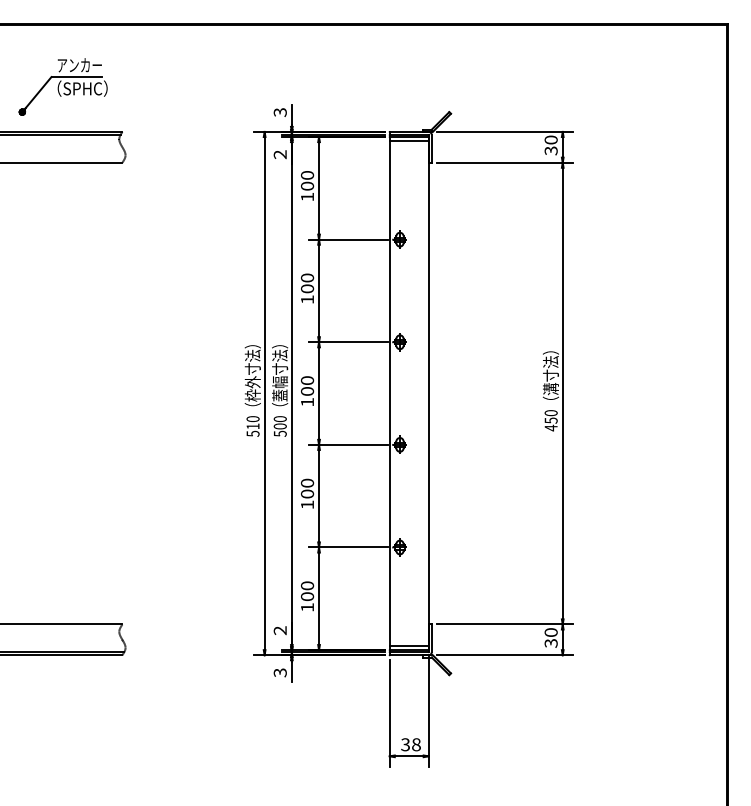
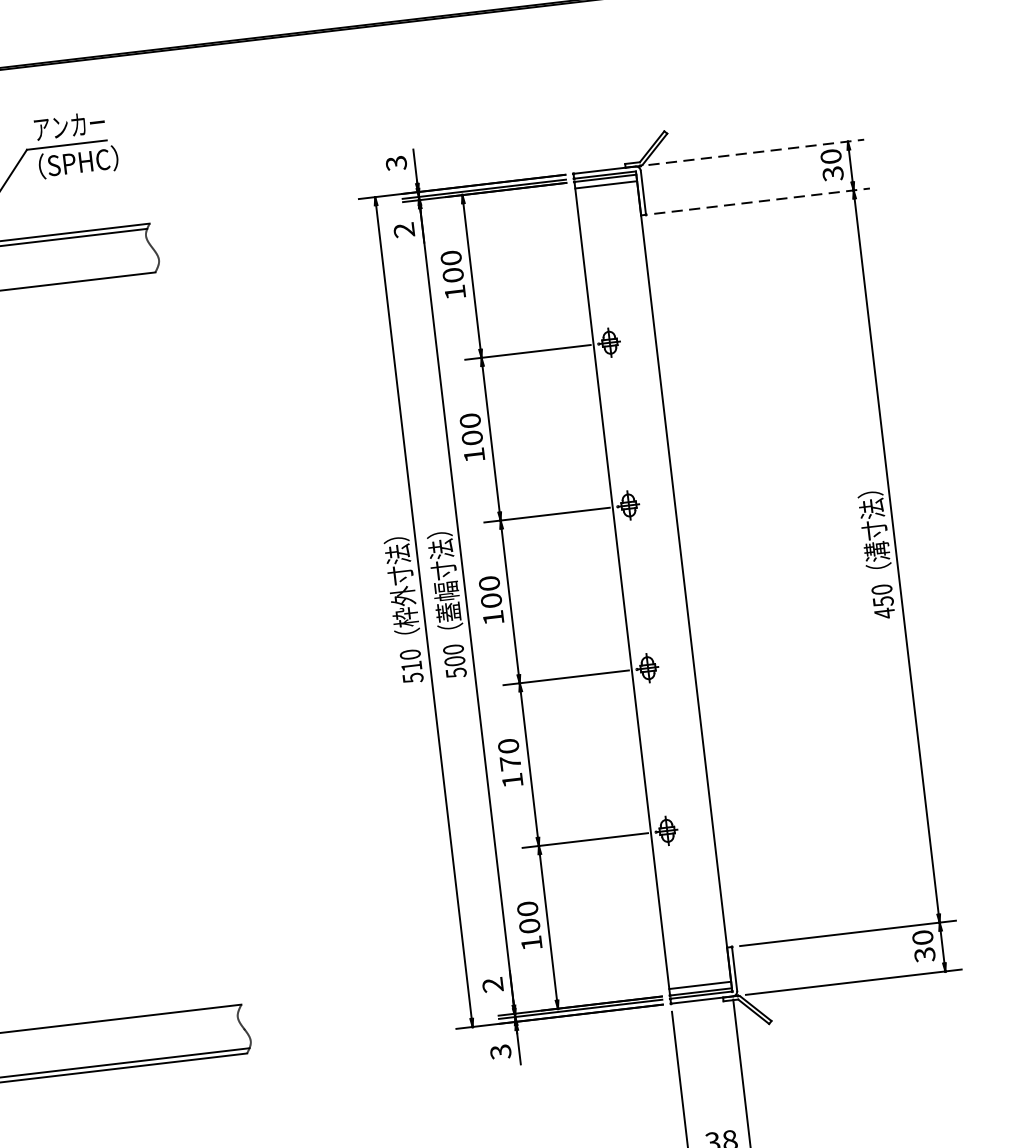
line: (505, 131) -> (757, 151), solid -> dashed
line: (505, 162) -> (762, 200), solid -> dashed
text: (307, 493) -> (510, 762), 100 -> 170

